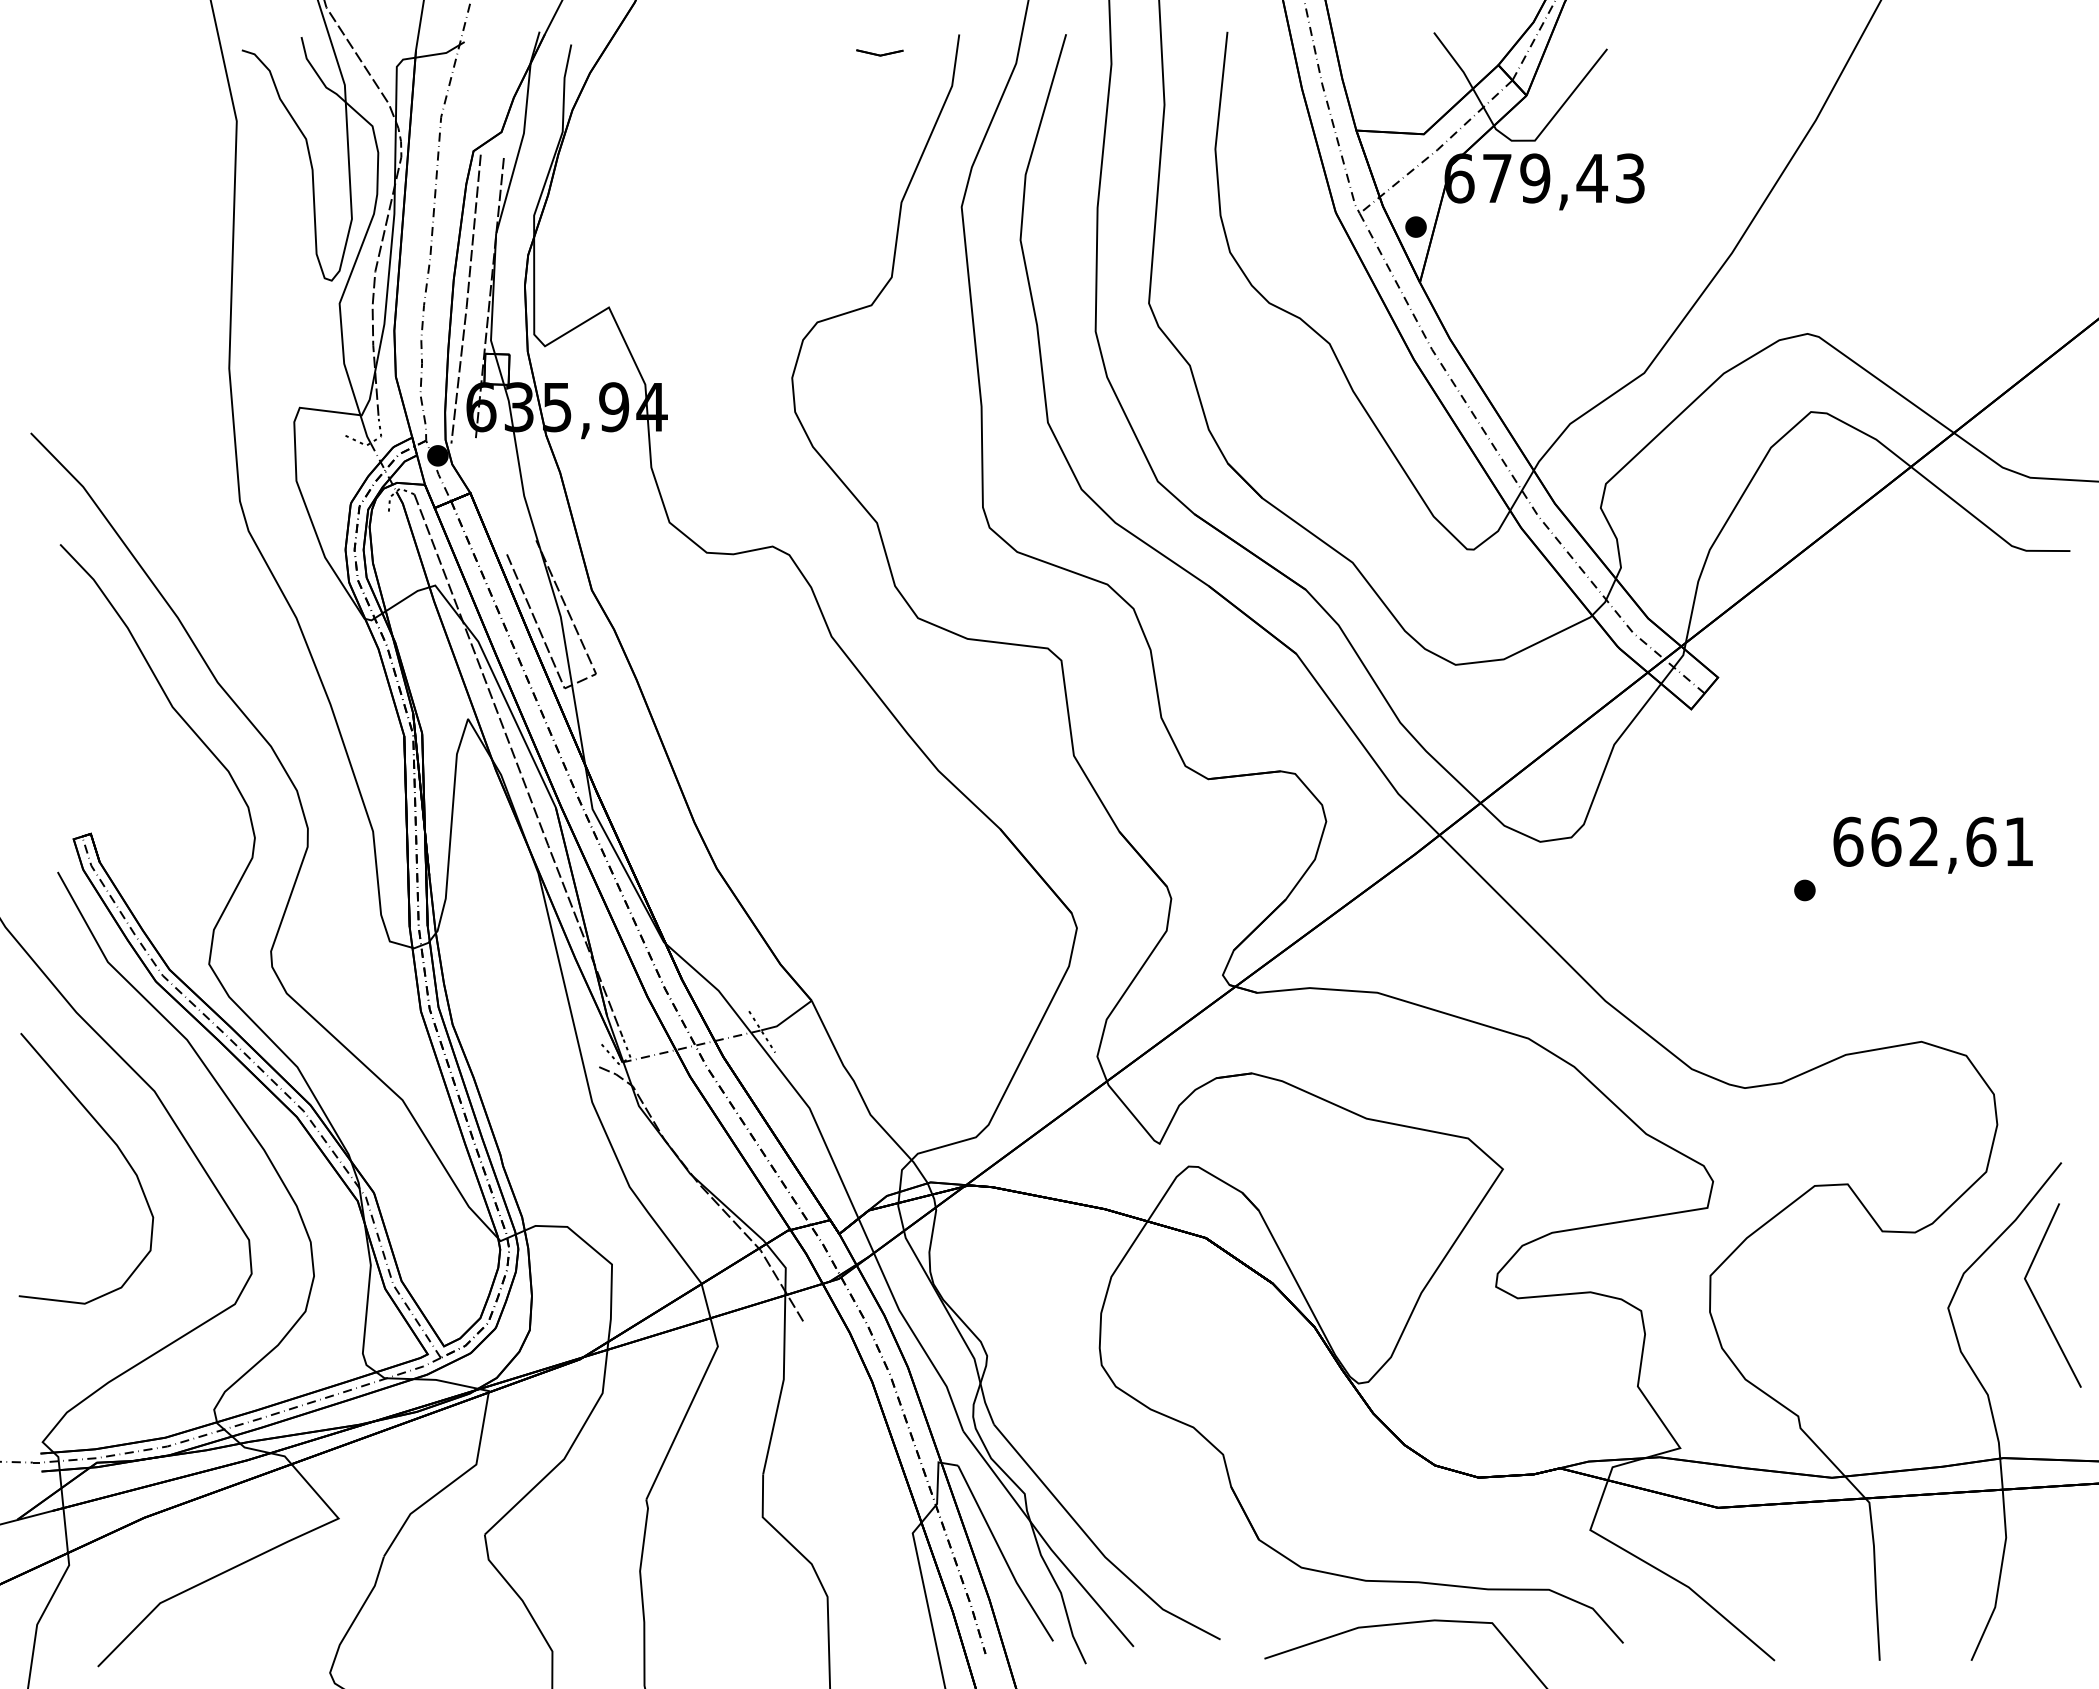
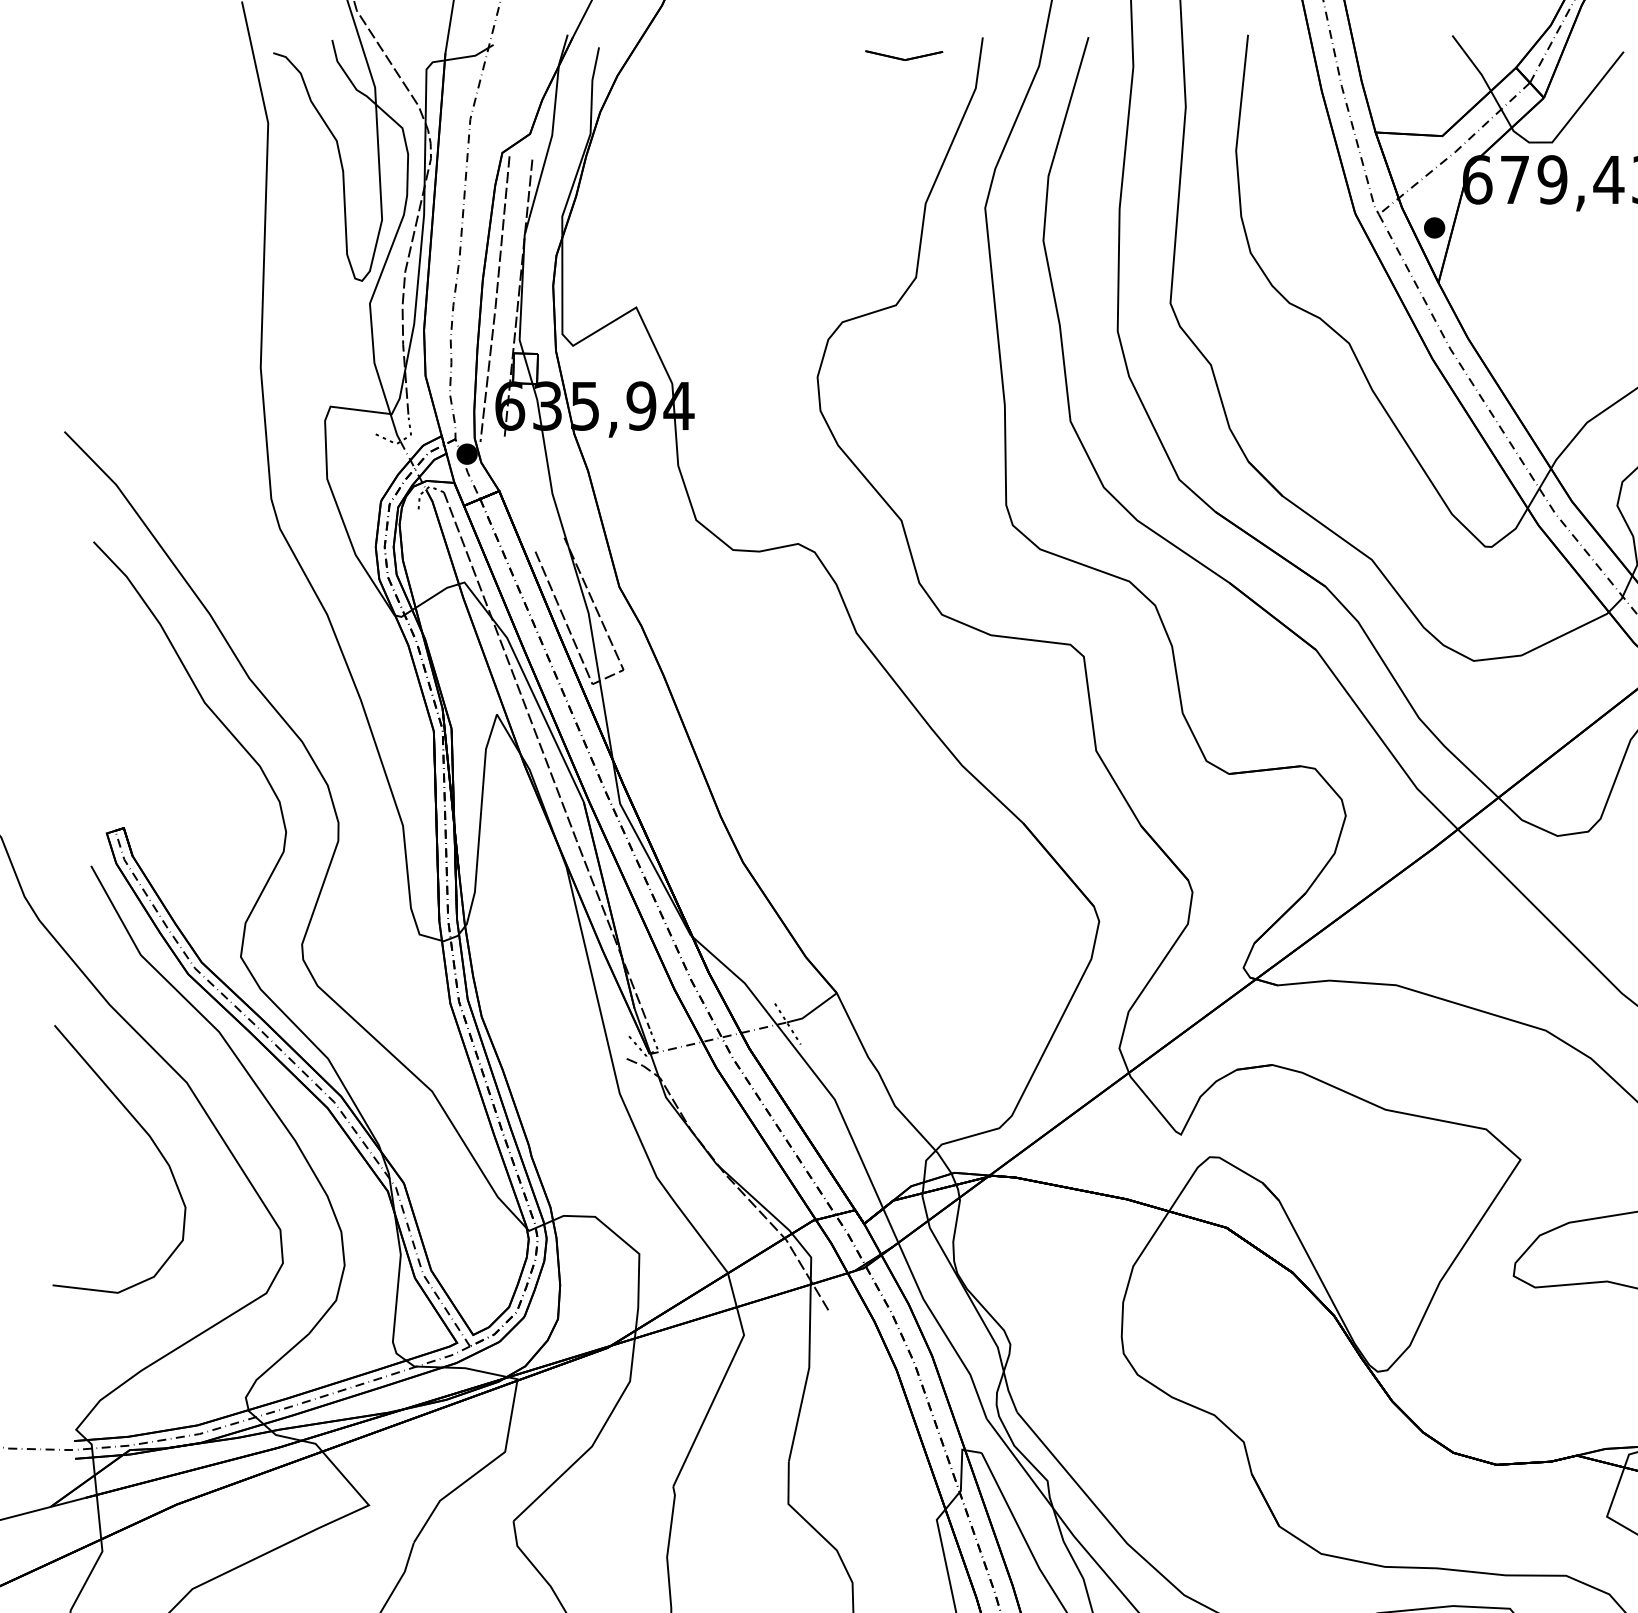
part: (879, 52) -> (903, 55), size x1.67

